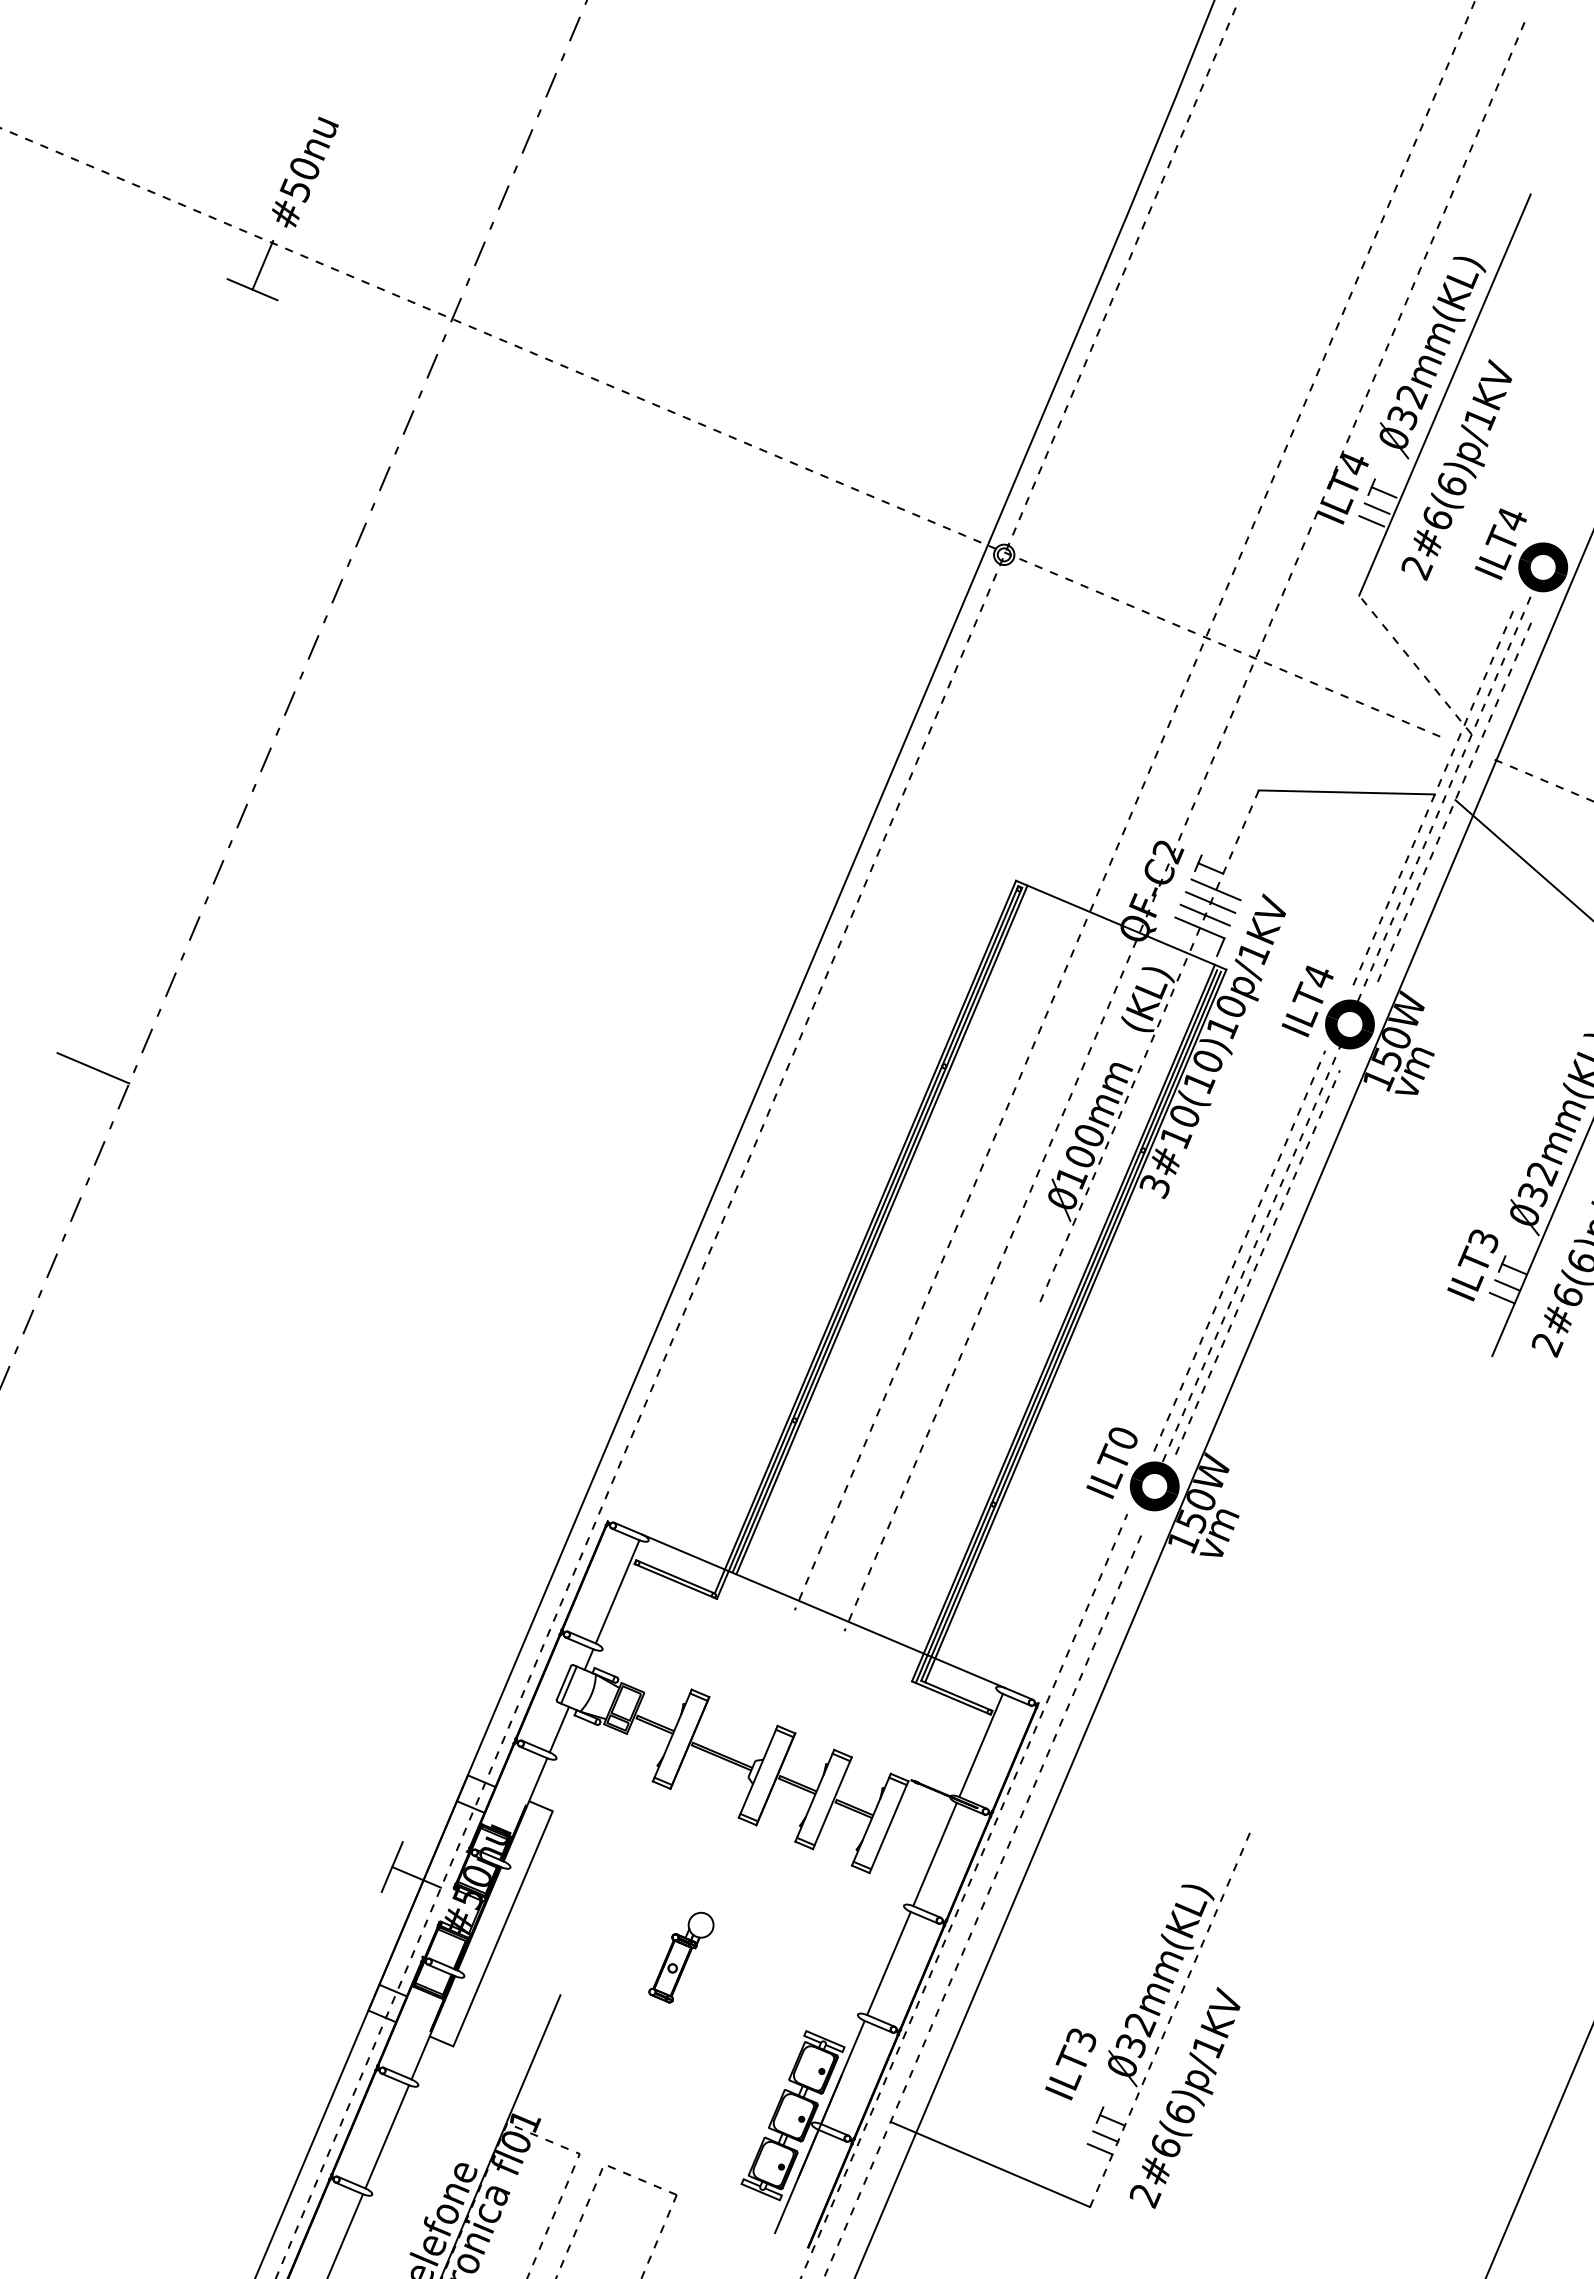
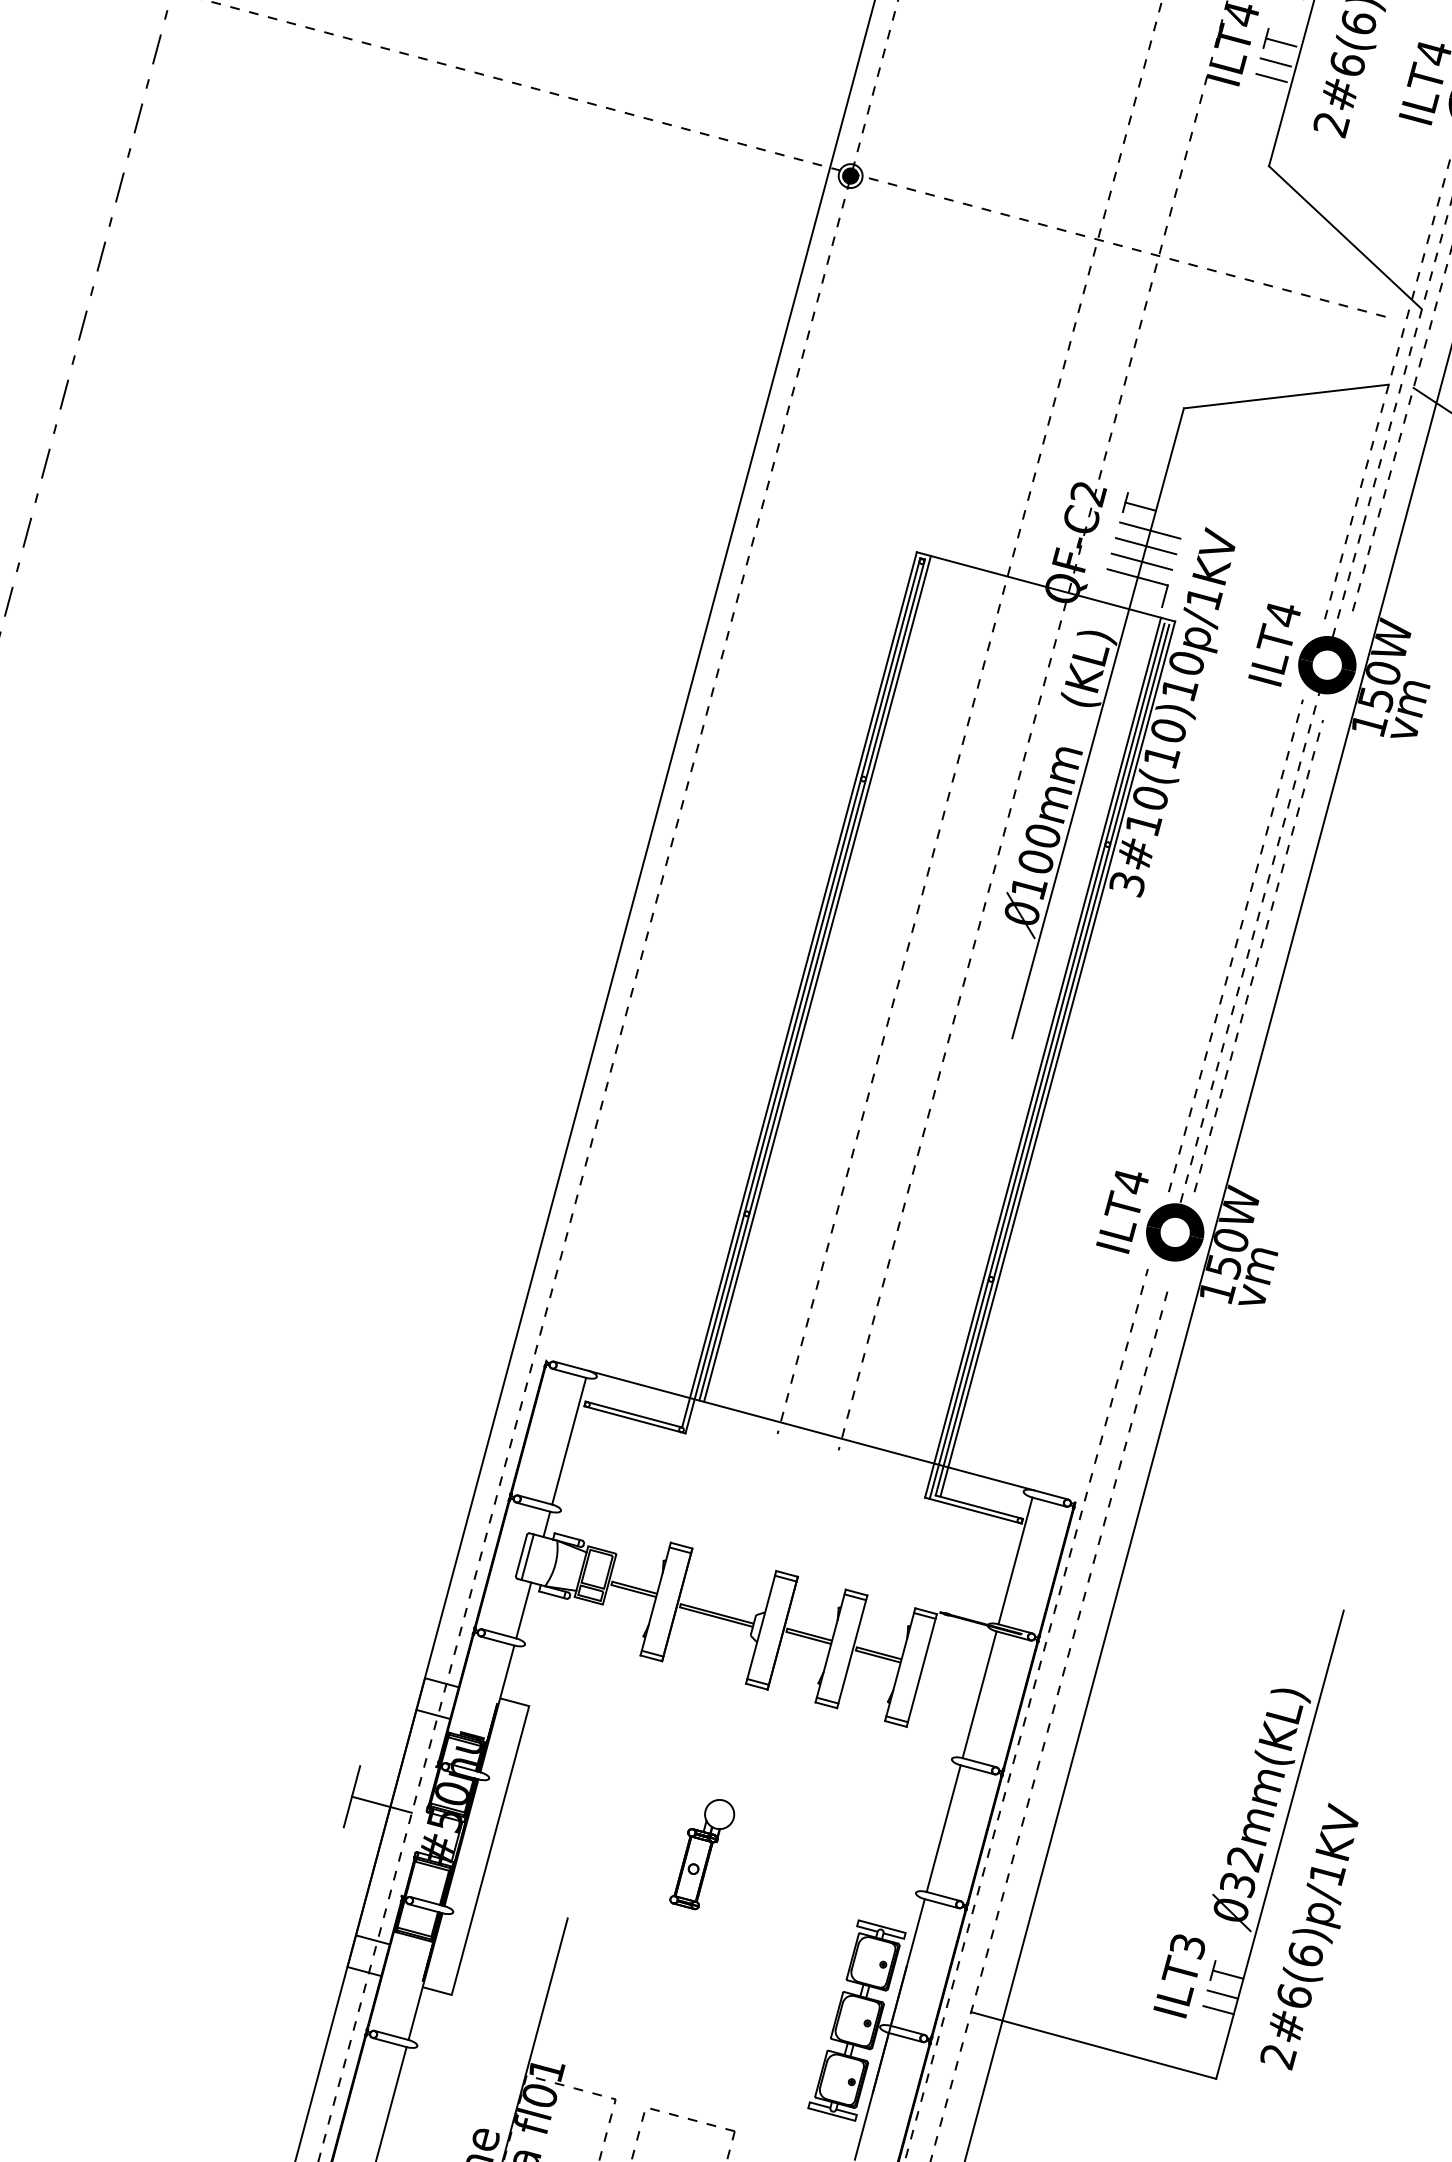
fill: (1003, 554) -> (849, 175), added
line: (1415, 664) -> (1345, 237), dashed -> solid
line: (1149, 1046) -> (1098, 723), dashed -> solid
text: (1123, 1438) -> (1131, 1181), ILT0 -> ILT4
line: (1171, 2016) -> (1279, 1844), dashed -> solid
text: (1070, 2064) -> (1178, 1976), moved

